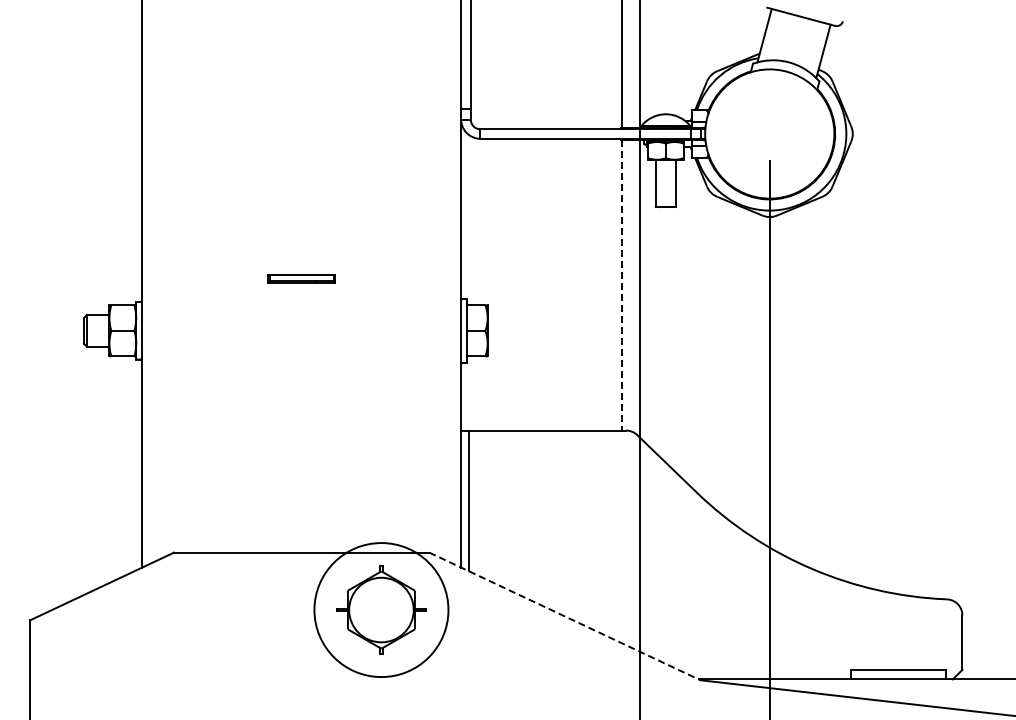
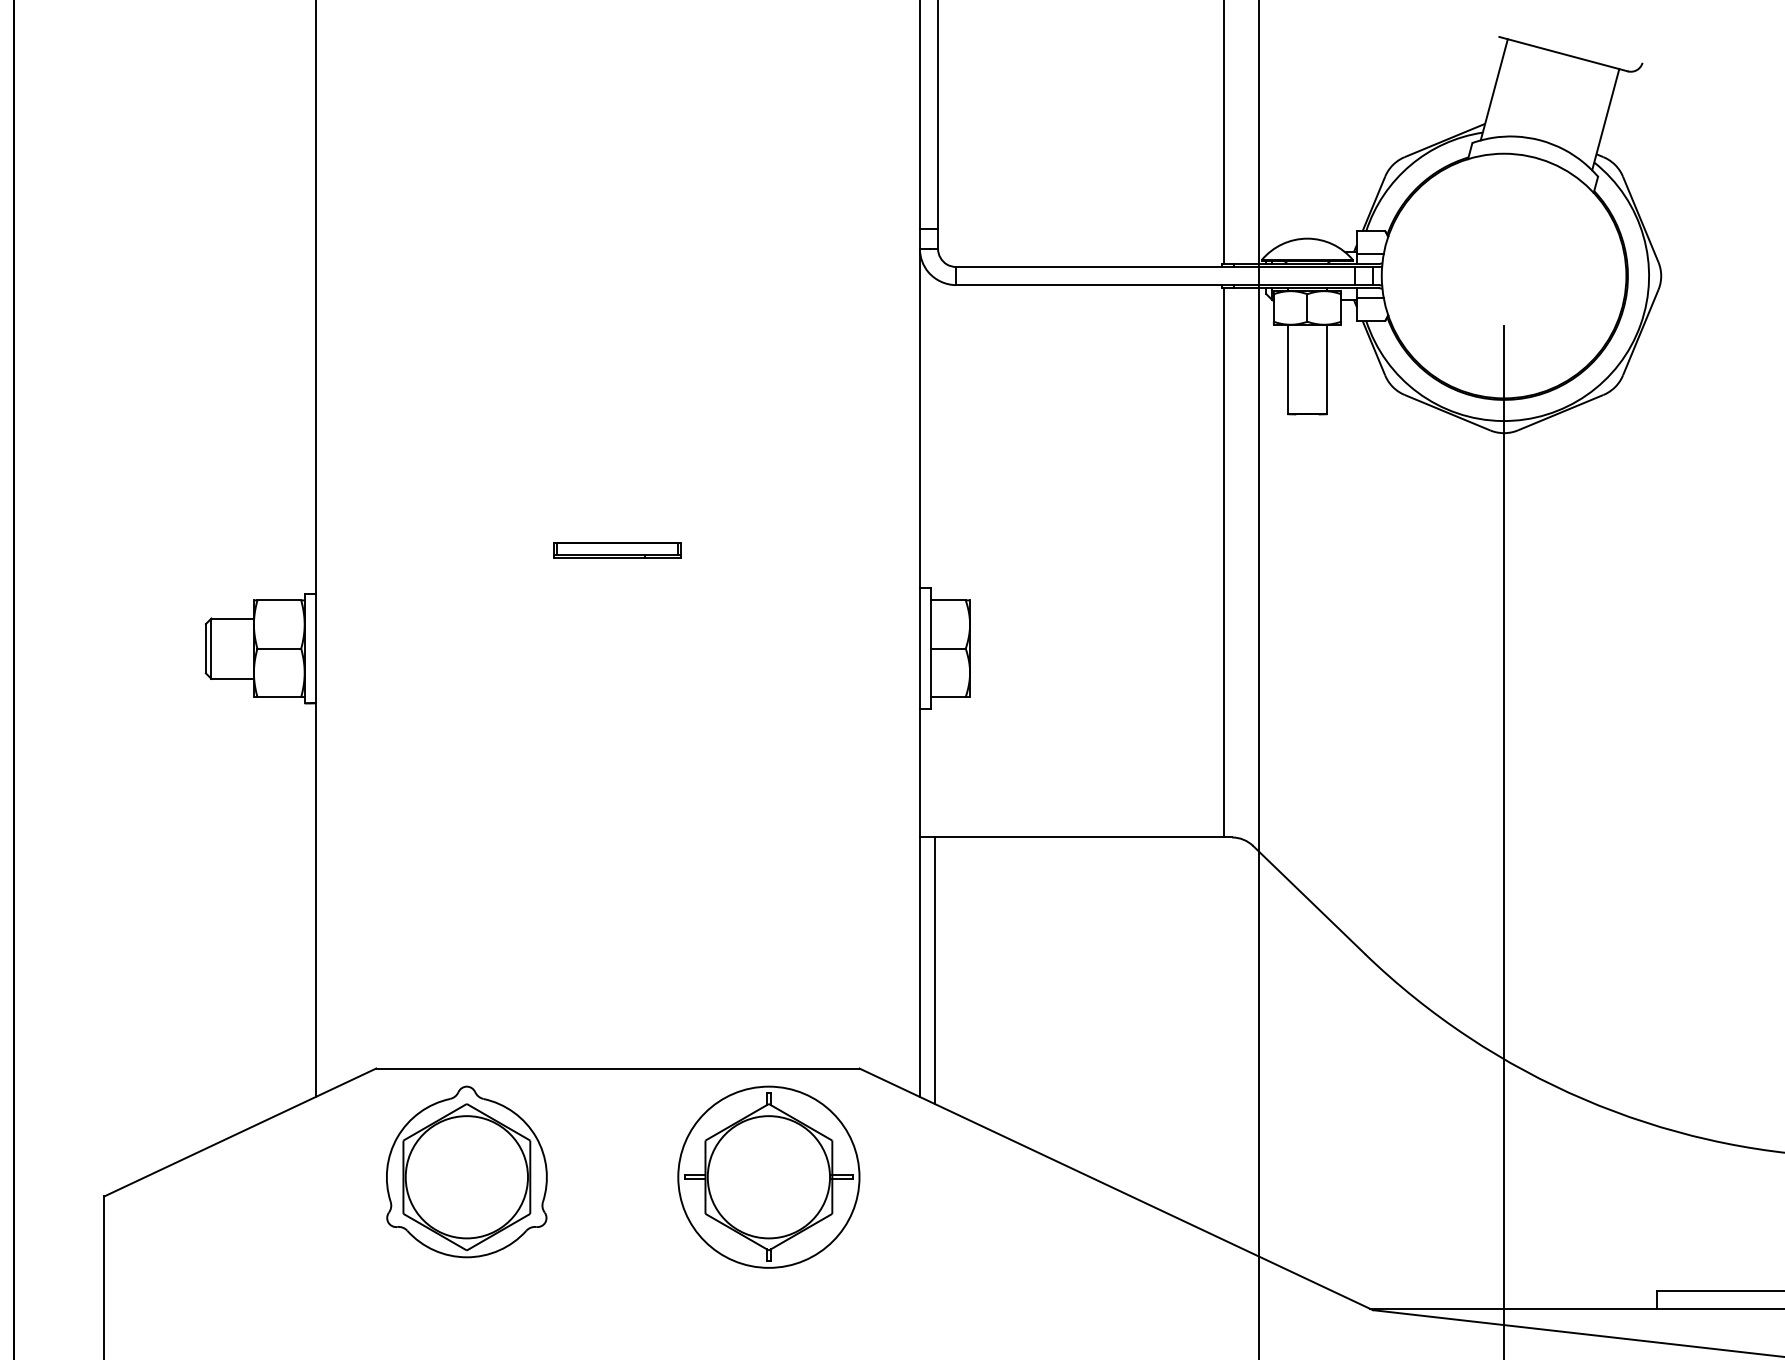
line: (621, 286) -> (1223, 564), dashed -> solid
part: (221, 607) -> (466, 1172), added
circle: (381, 609) -> (768, 1176), size x0.71
line: (564, 616) -> (1115, 1189), dashed -> solid

